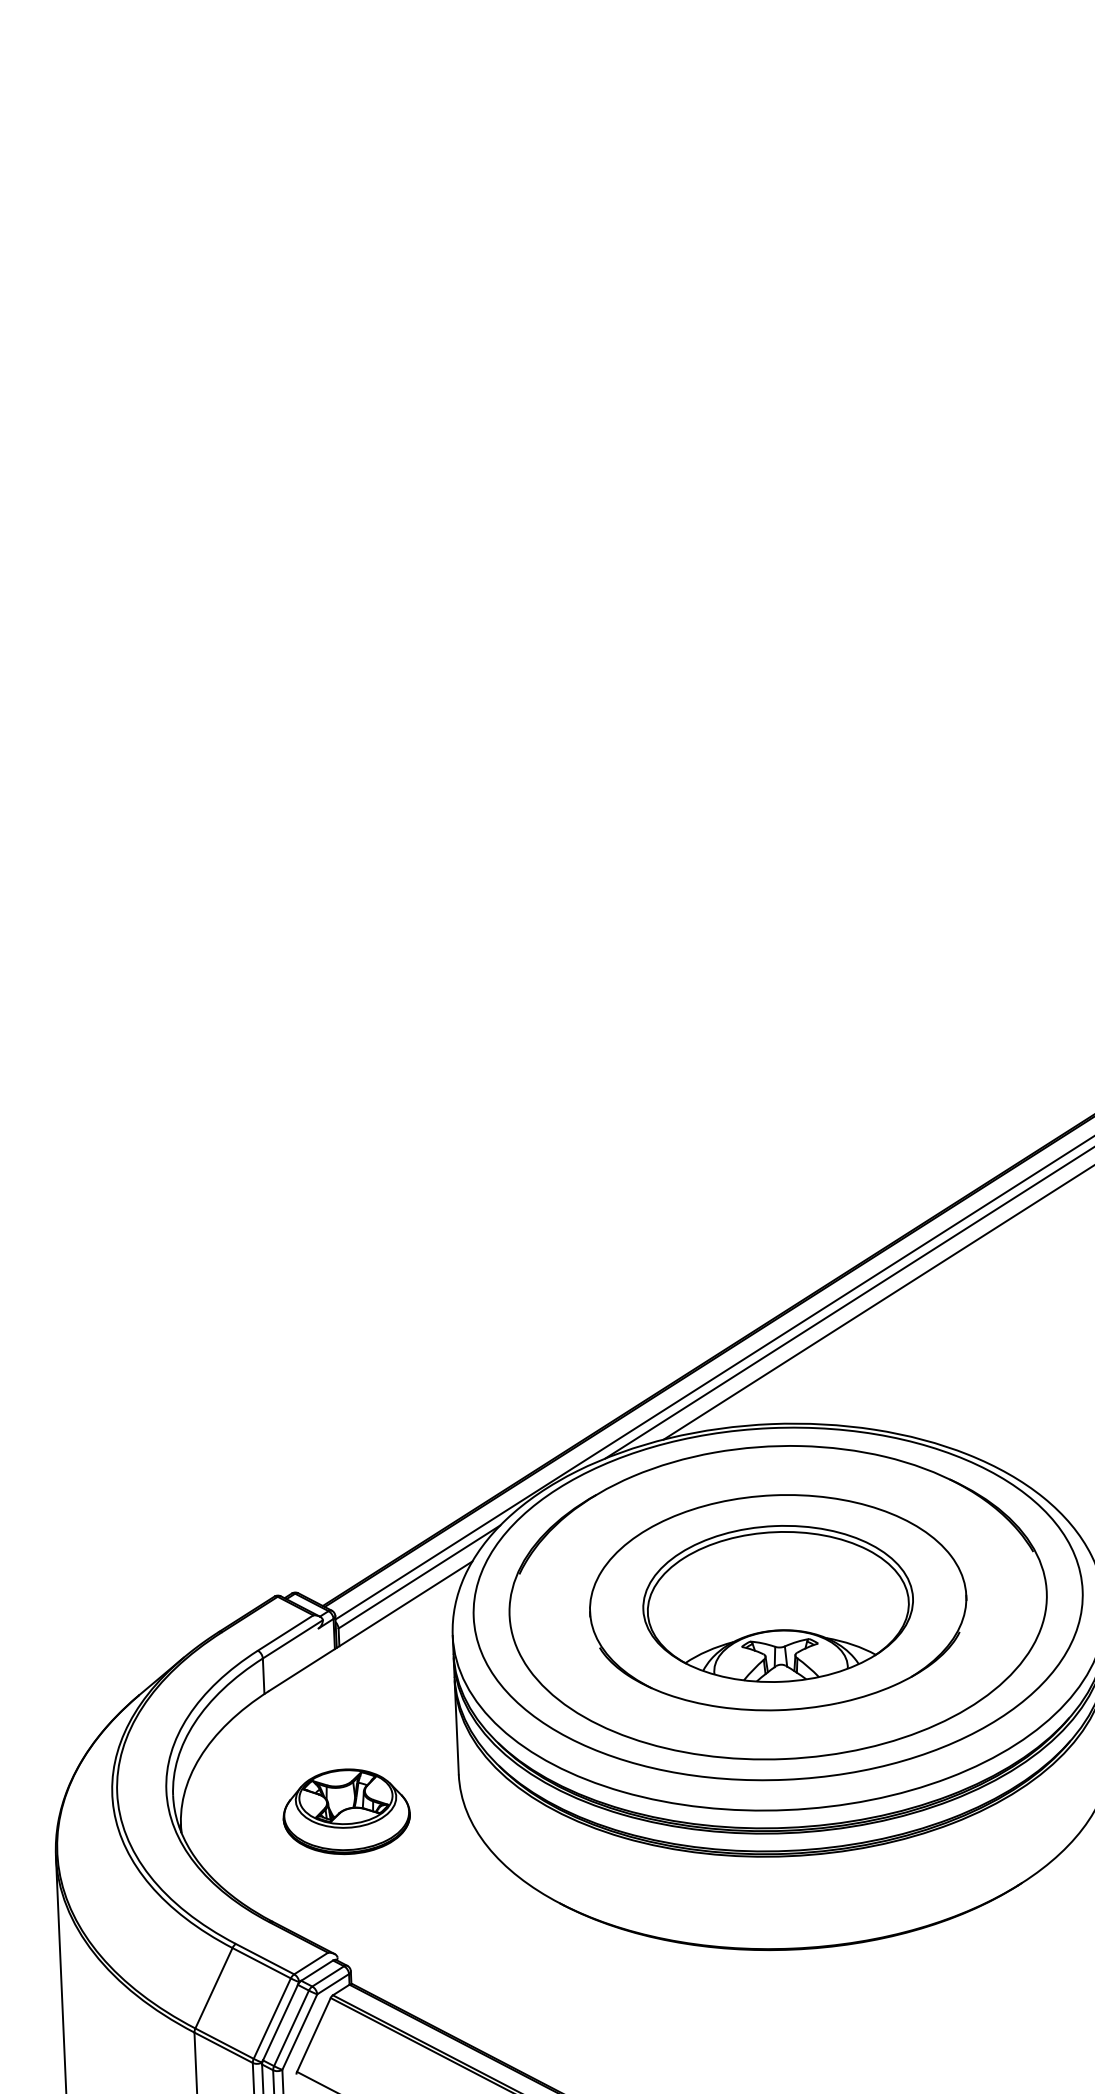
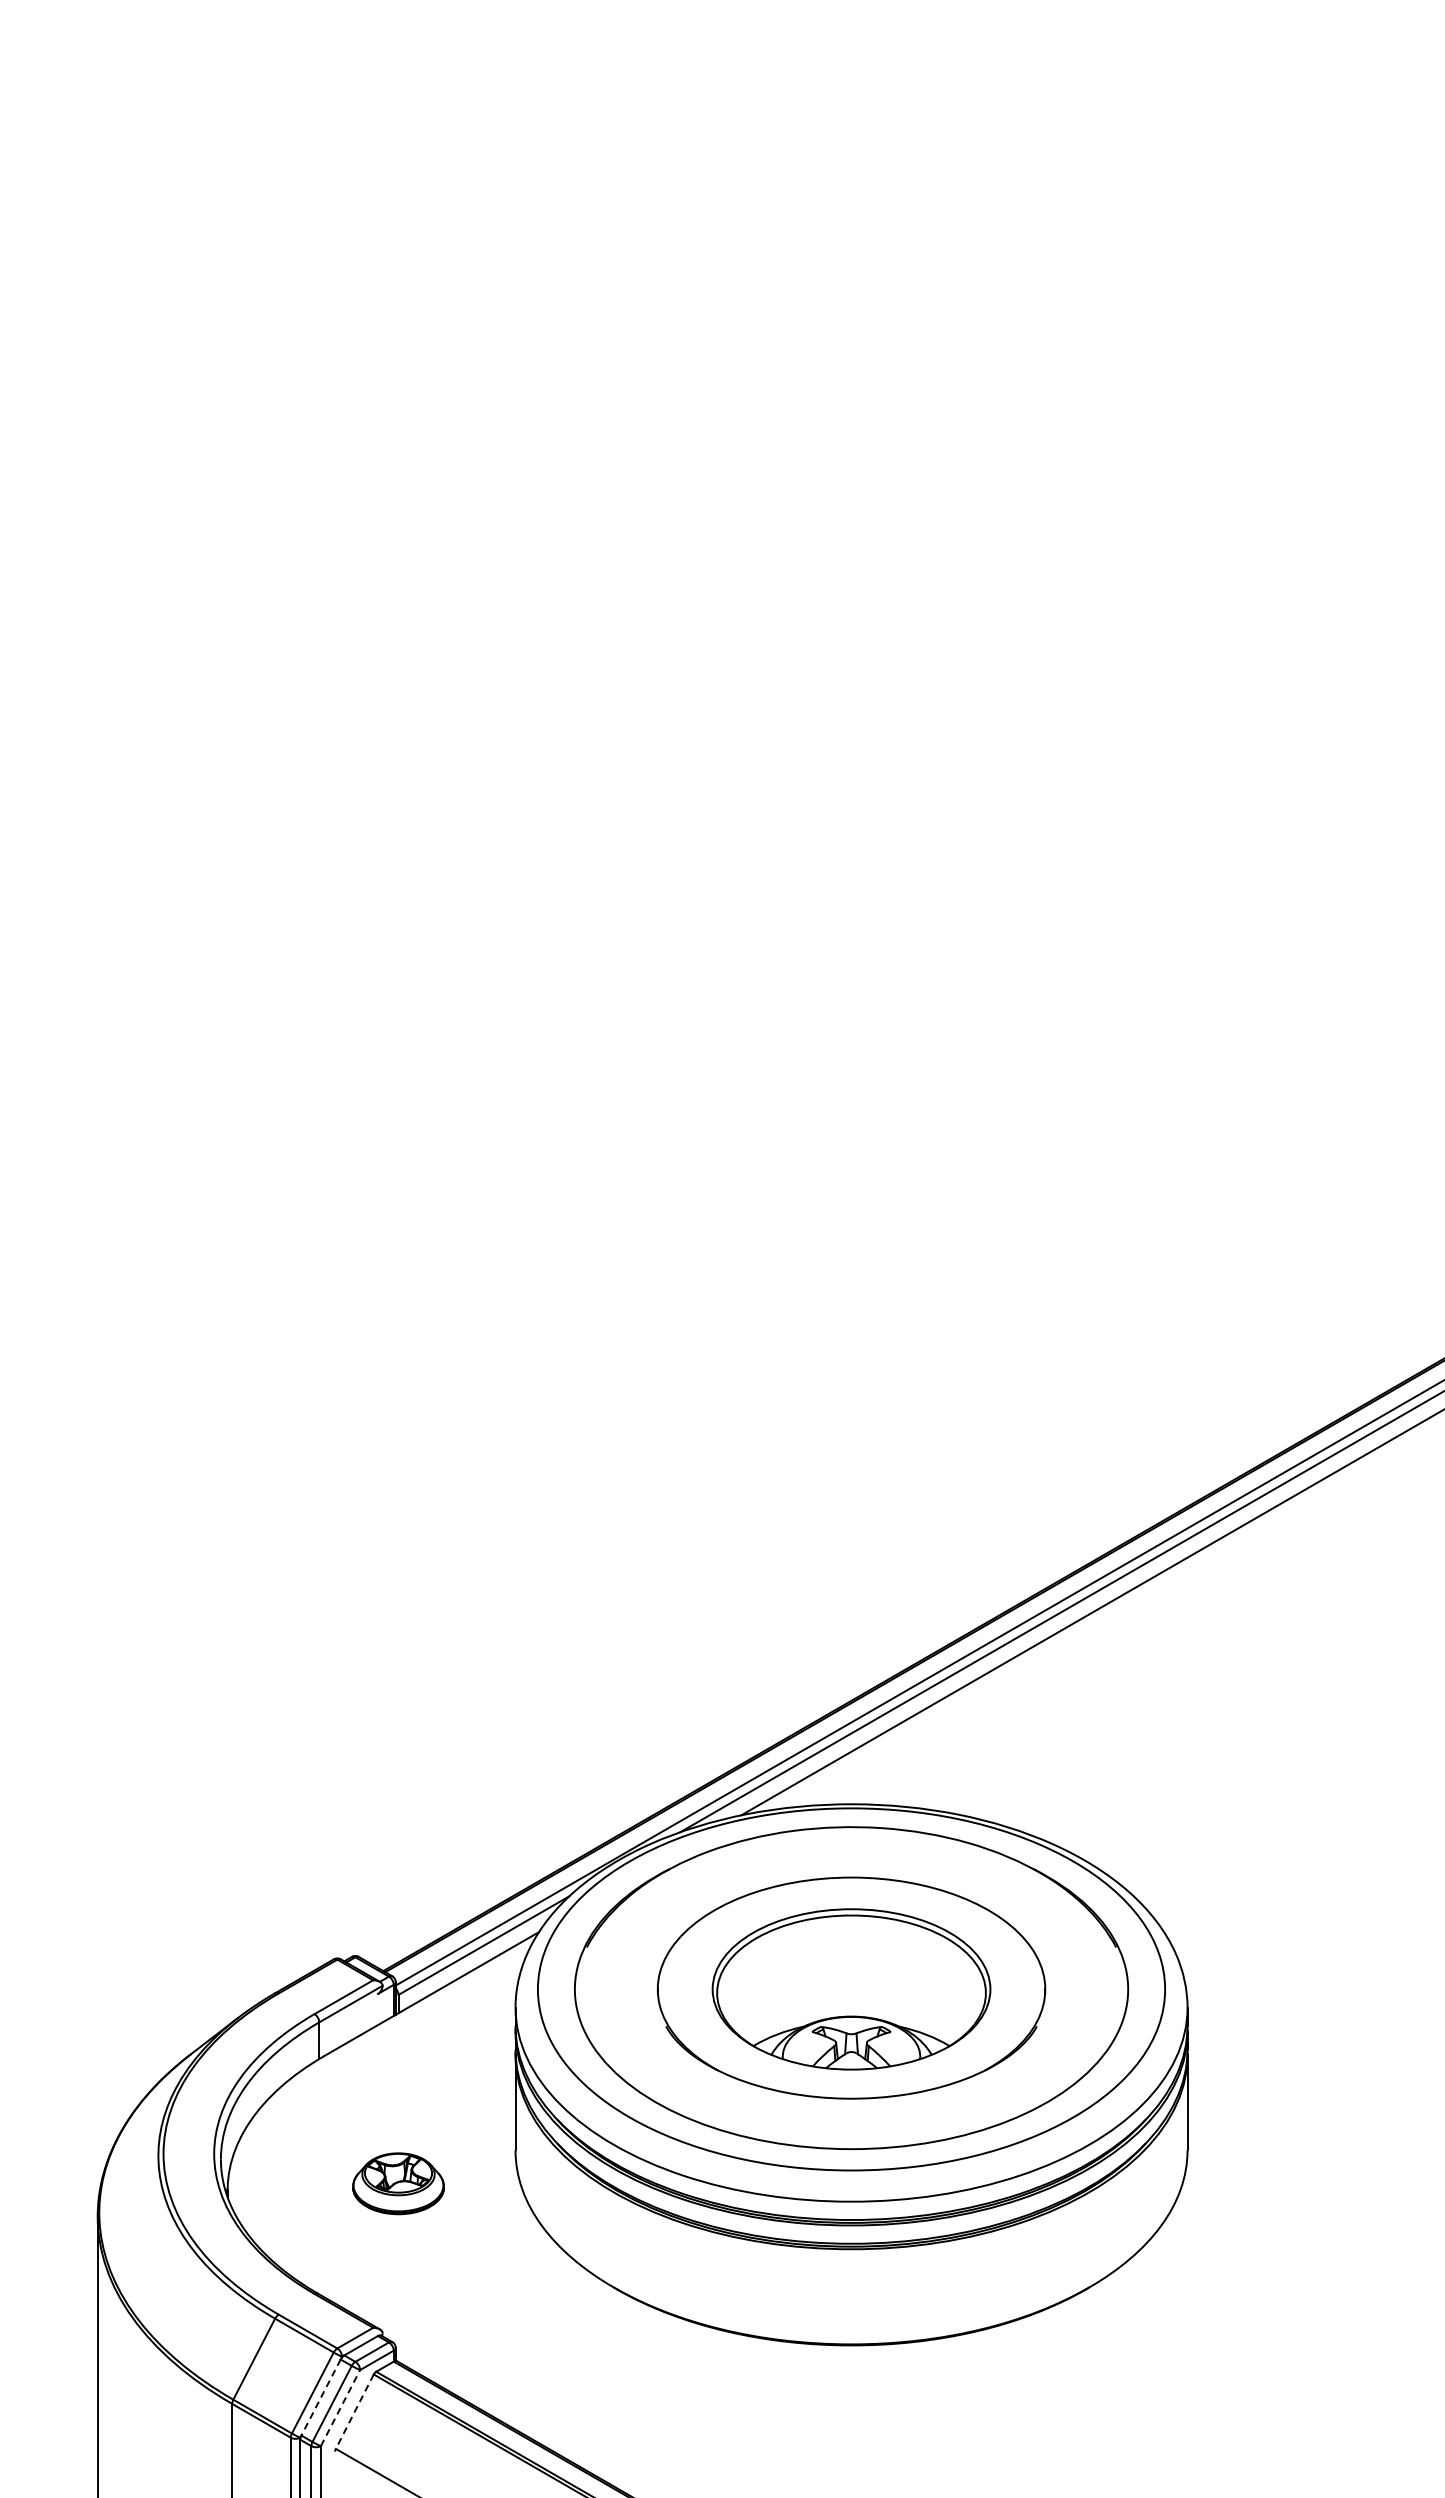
part: (346, 1811) -> (398, 2183), size x0.7
line: (280, 2022) -> (321, 2397), solid -> dashed
line: (299, 2032) -> (340, 2408), solid -> dashed
line: (313, 2034) -> (354, 2411), solid -> dashed

